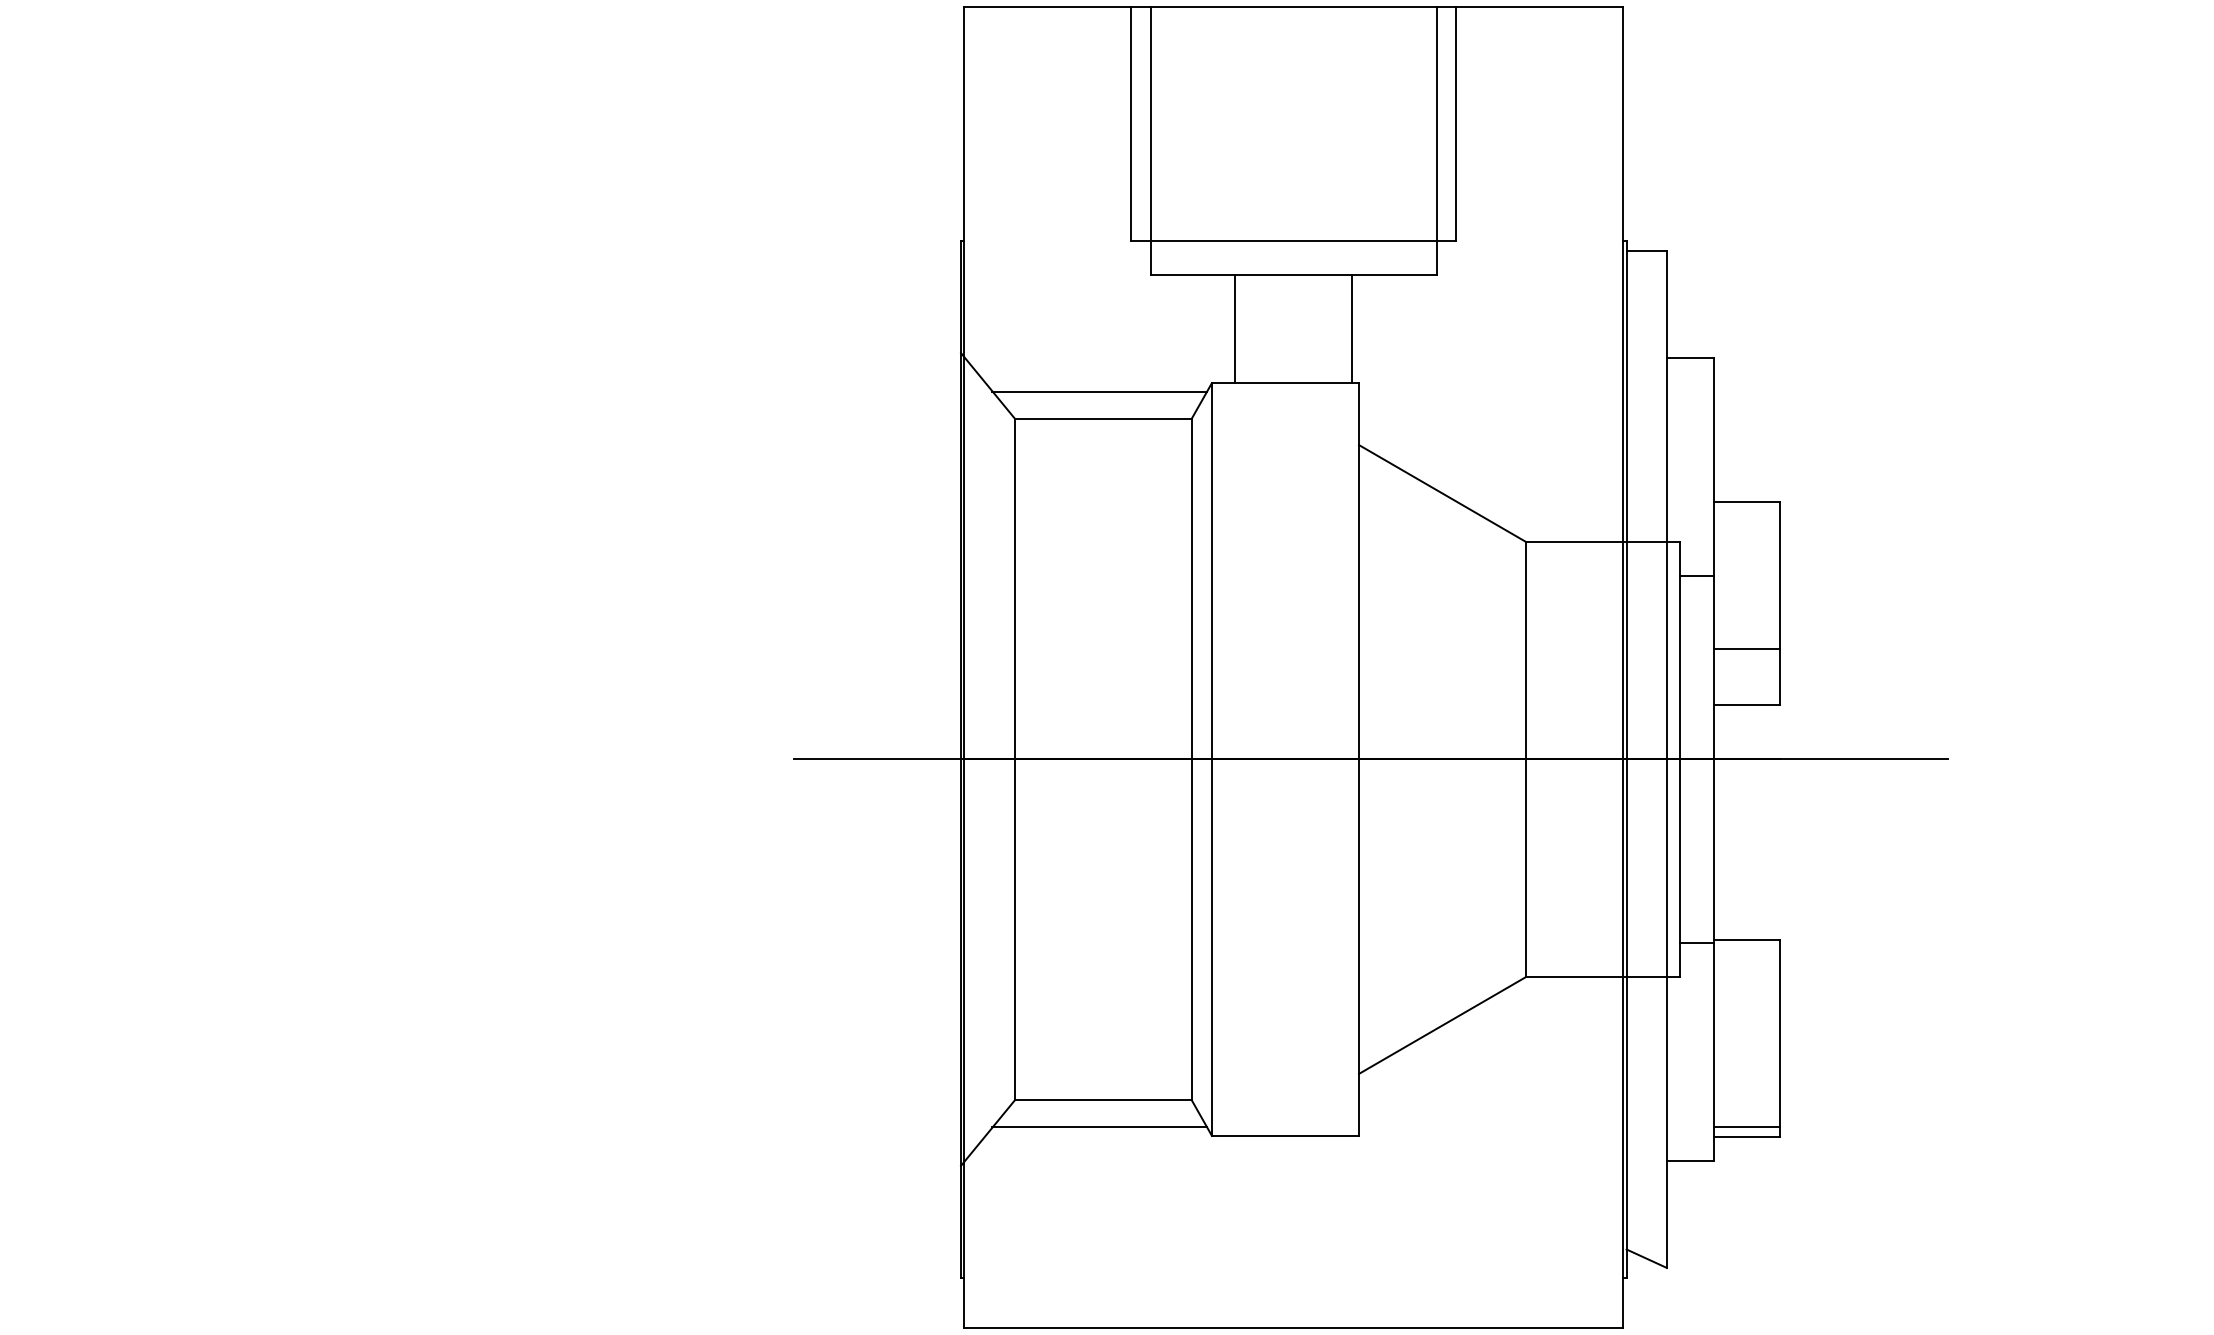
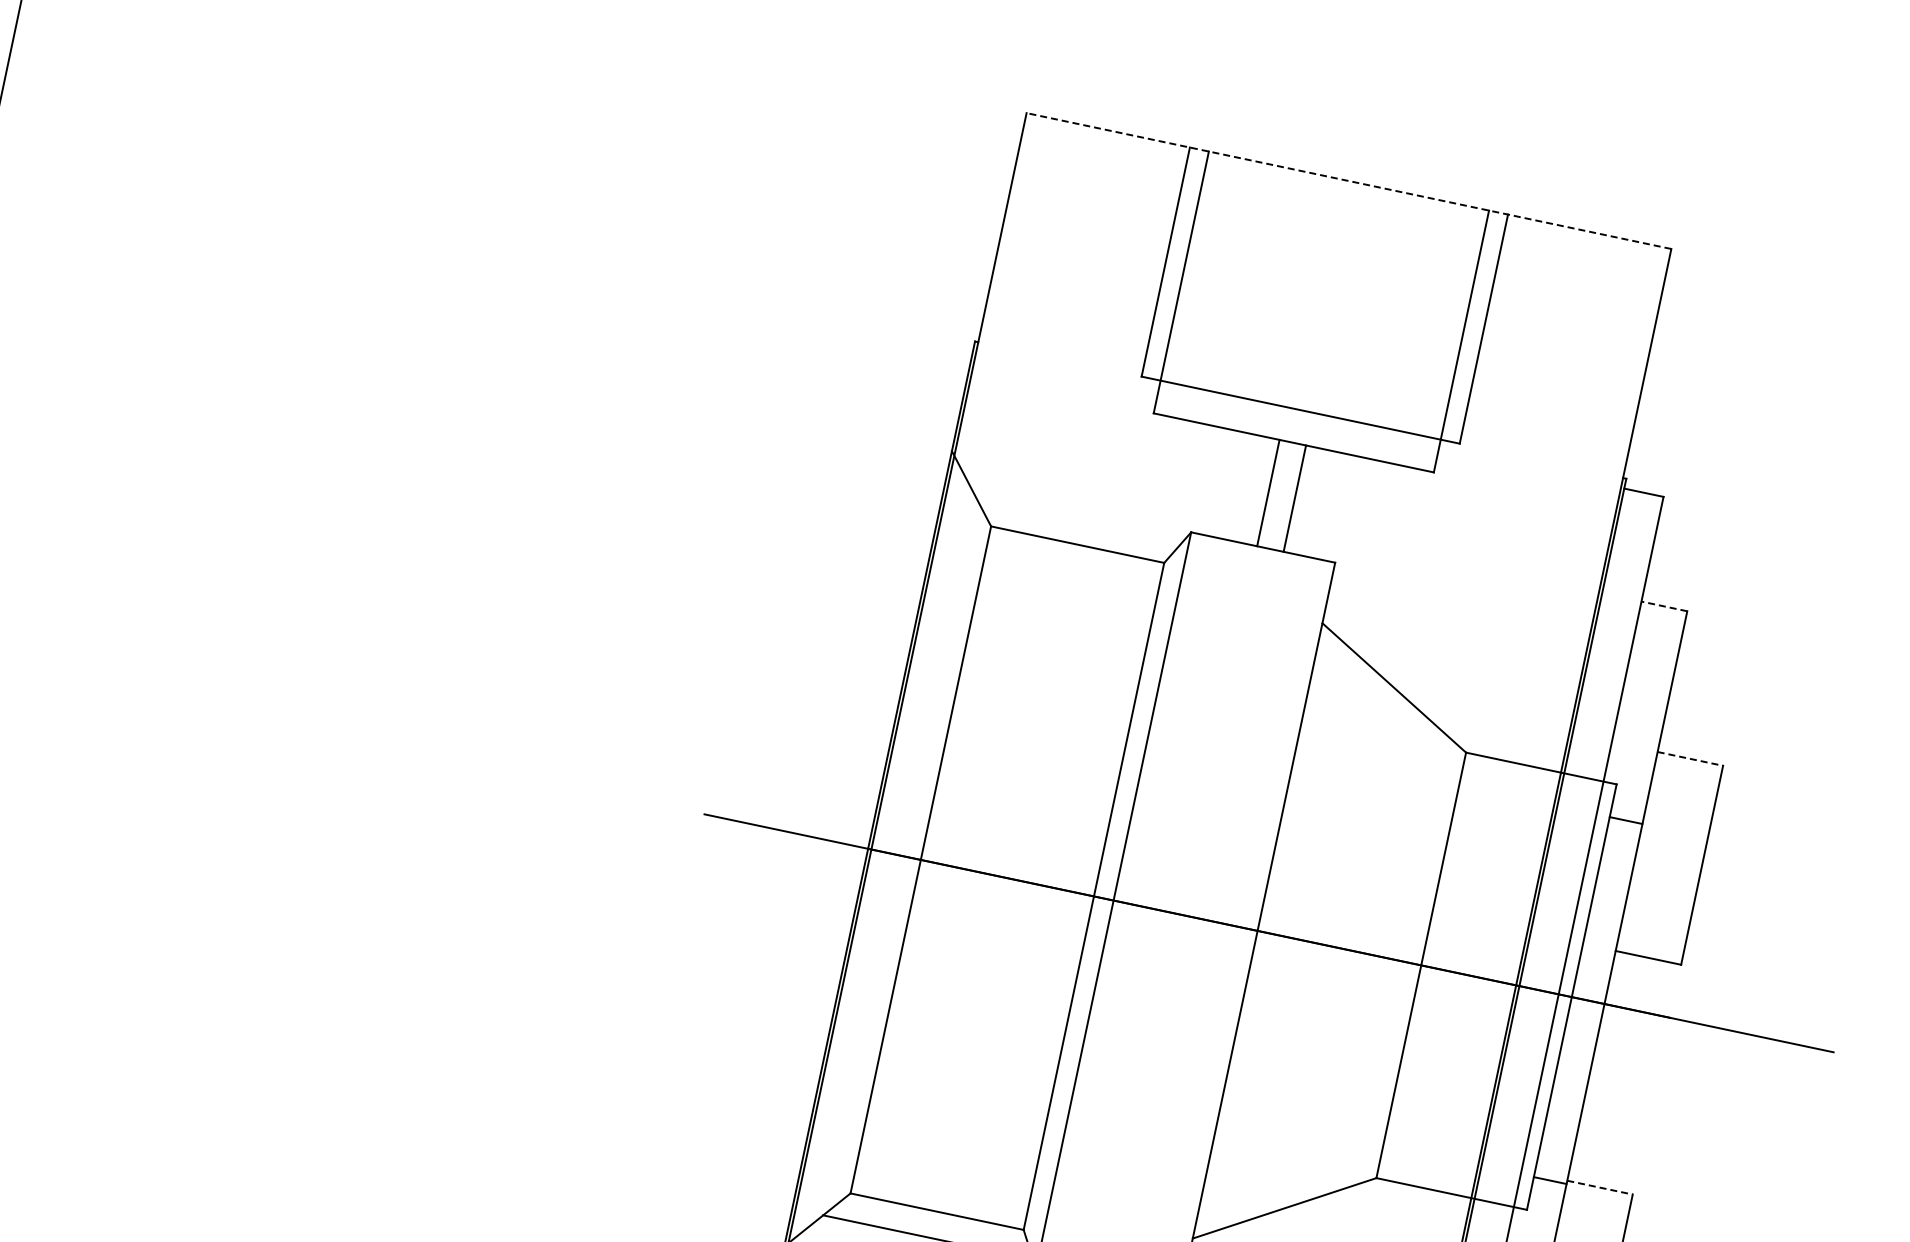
line: (1293, 6) -> (1348, 180), solid -> dashed
line: (1235, 328) -> (1268, 492), moved
line: (1352, 328) -> (1295, 498), moved
line: (1689, 358) -> (1663, 606), solid -> dashed
line: (1099, 391) -> (1079, 517), removed
line: (1747, 501) -> (1690, 758), solid -> dashed
line: (1746, 649) -> (1659, 903), removed
line: (1747, 940) -> (1600, 1188), solid -> dashed

